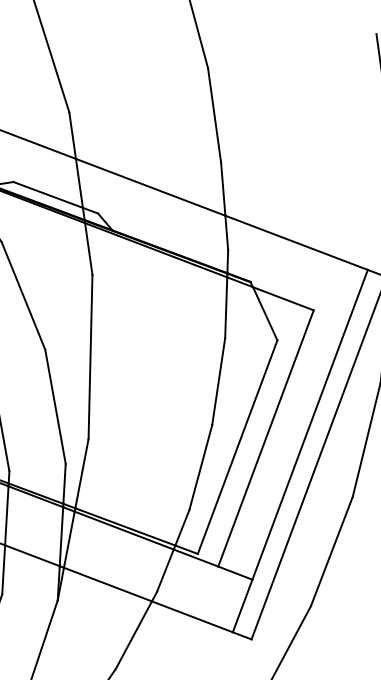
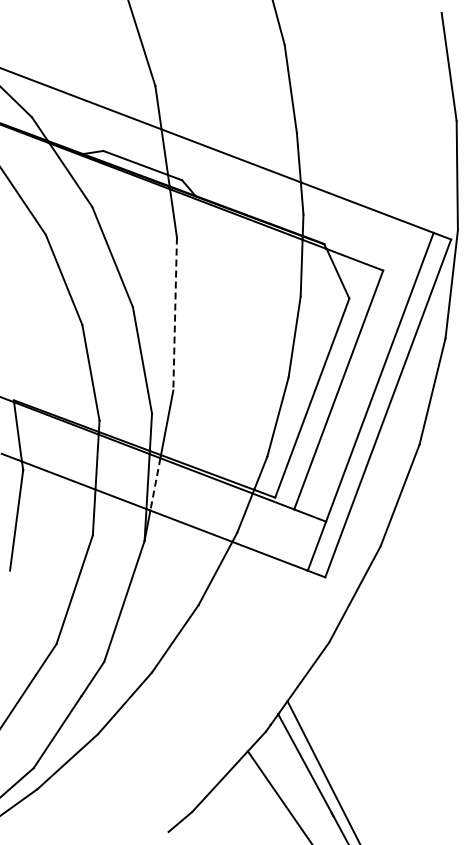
line: (90, 357) -> (175, 314), solid -> dashed
line: (69, 539) -> (155, 484), solid -> dashed

